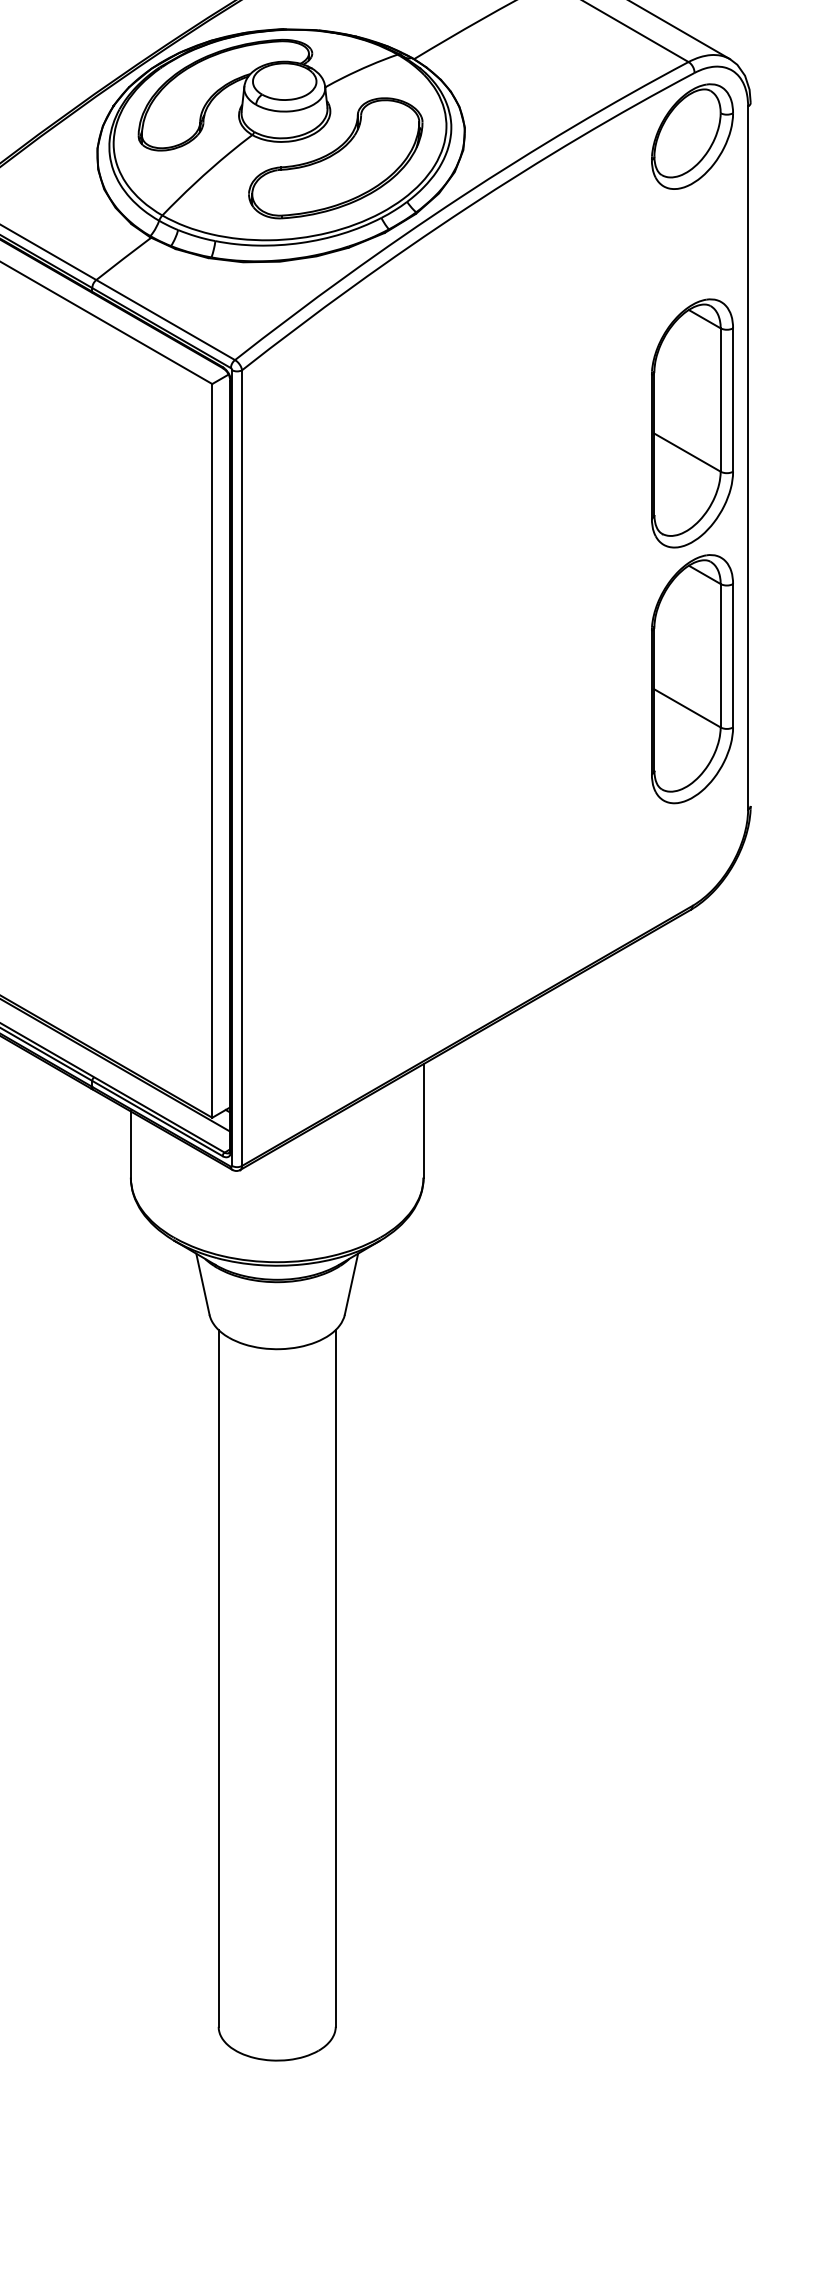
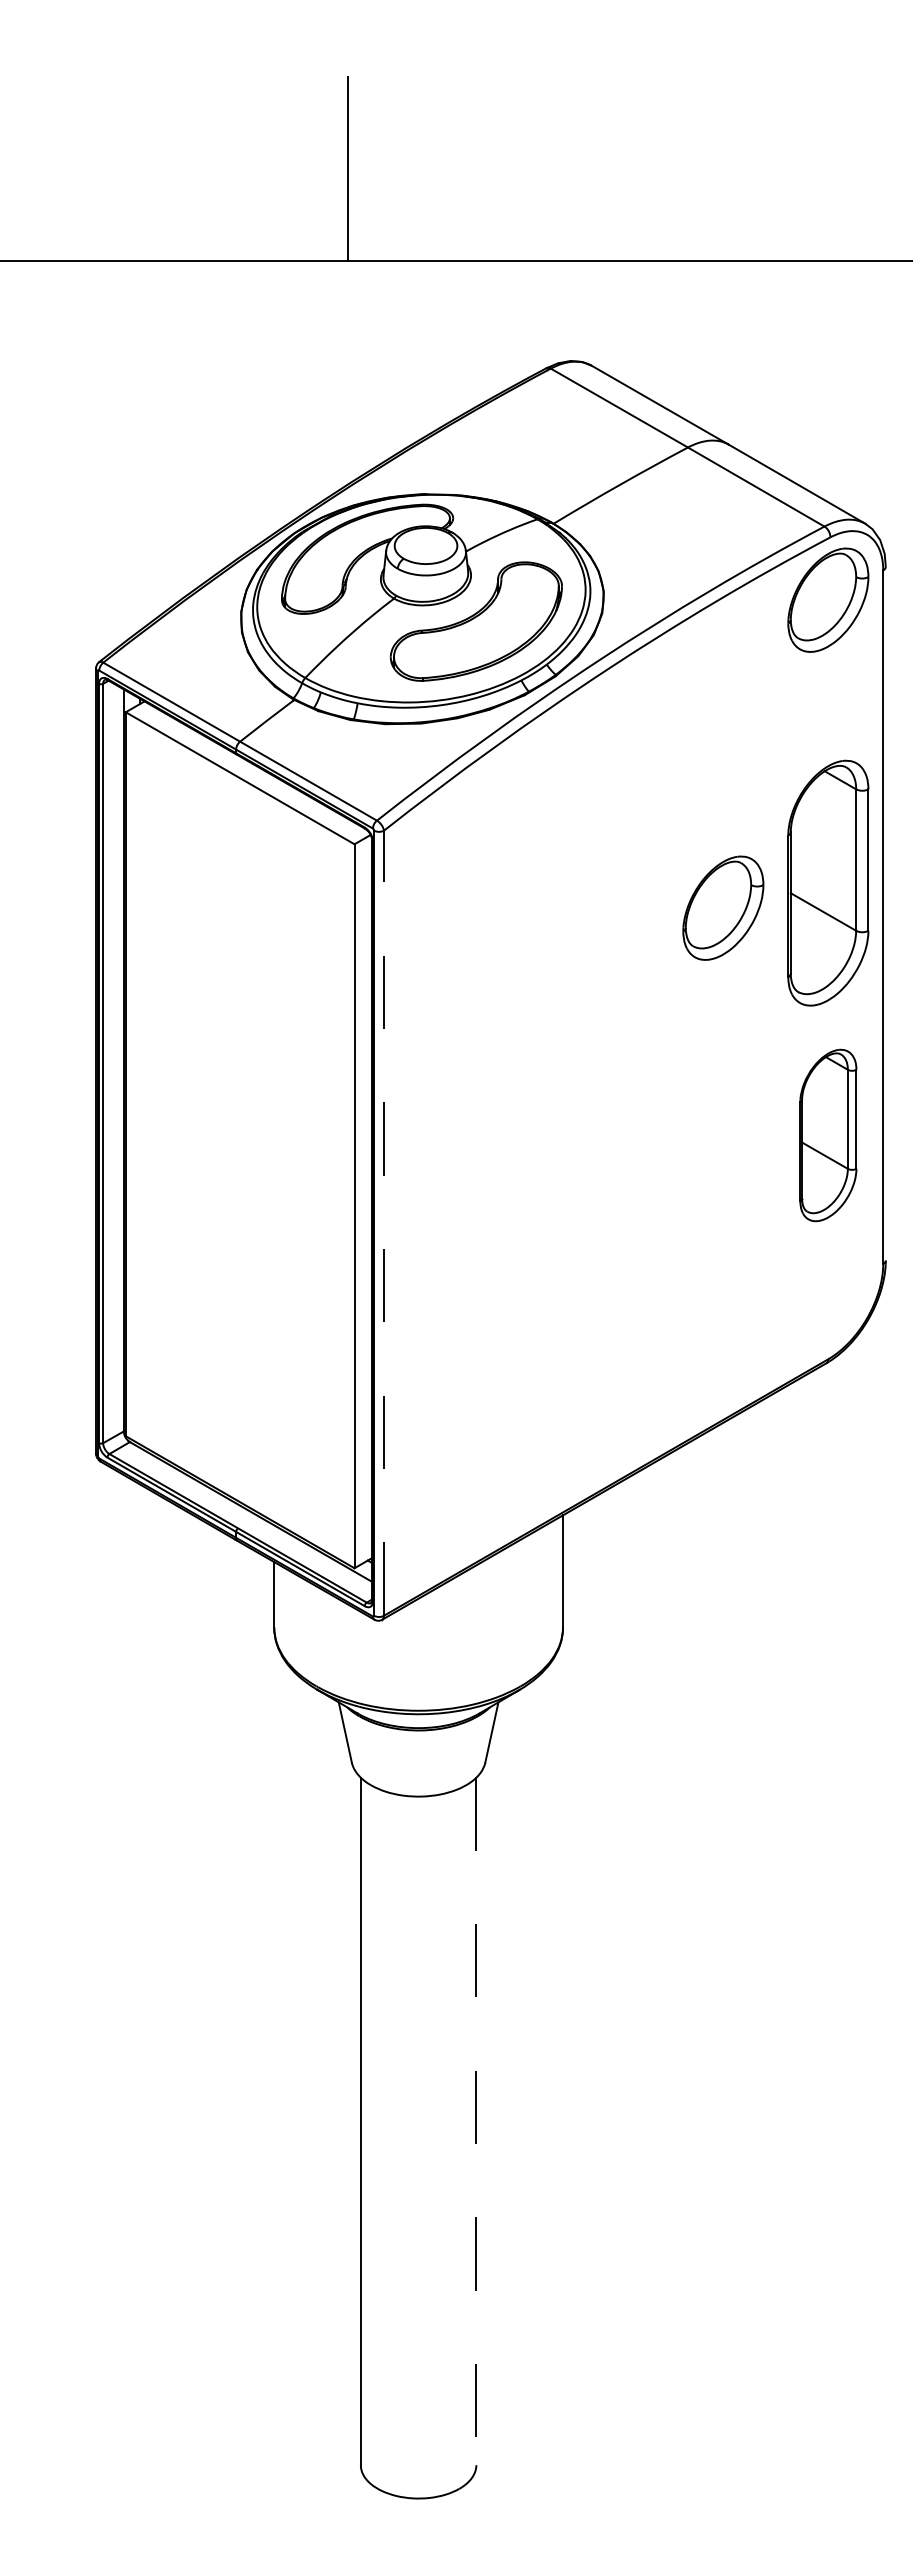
part: (586, 448) -> (723, 907), added
part: (692, 679) -> (828, 1135), size x0.7
line: (241, 768) -> (383, 1223), solid -> dashed
line: (335, 1678) -> (476, 2121), solid -> dashed

